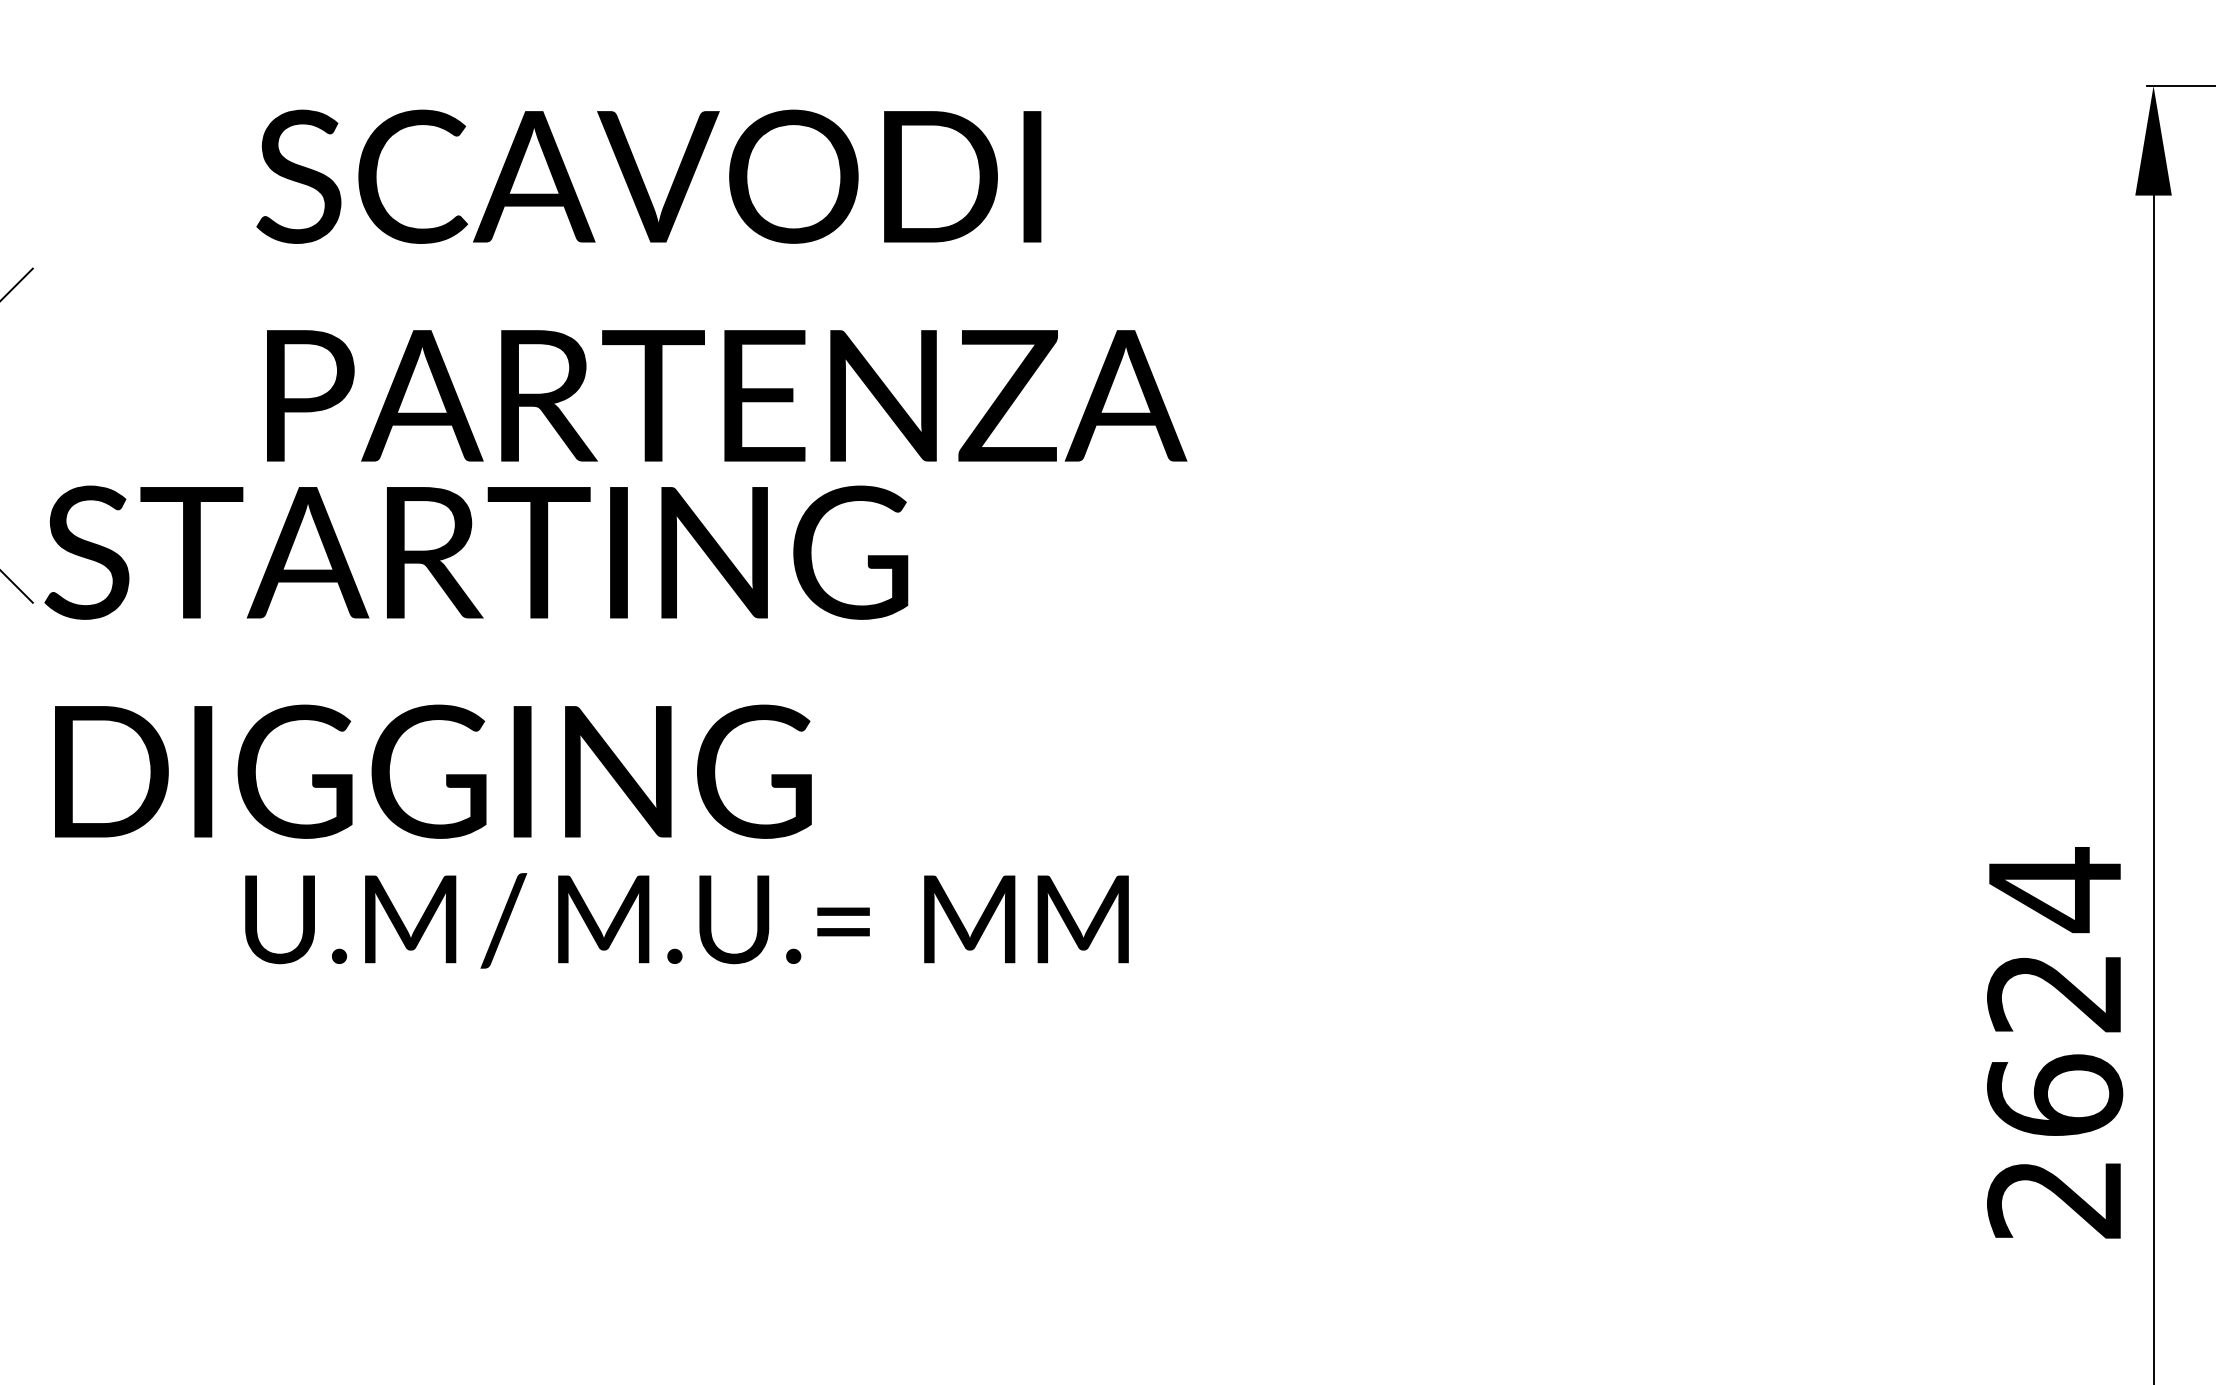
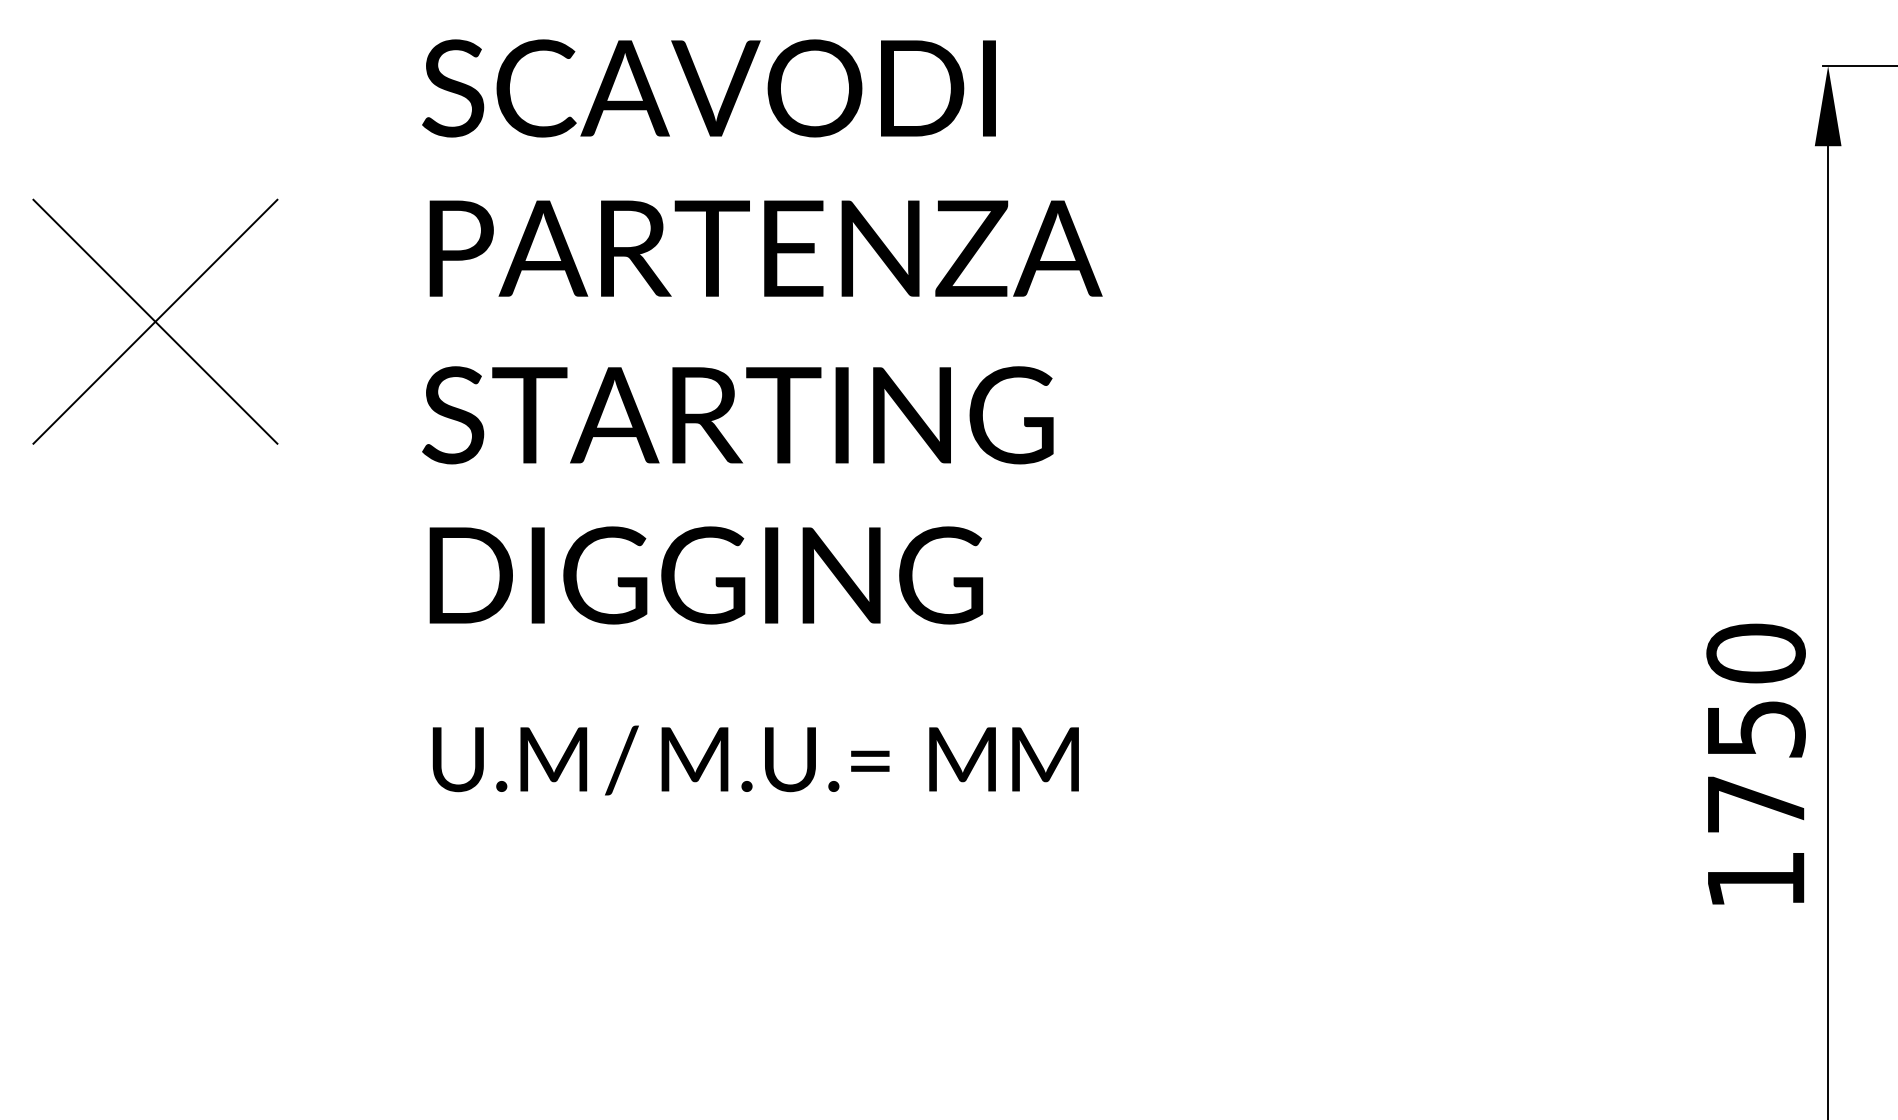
text: (722, 284) -> (762, 167), moved
text: (475, 662) -> (737, 495), moved
text: (686, 920) -> (755, 760), moved
text: (2054, 1042) -> (1755, 765), 2624 -> 1750

